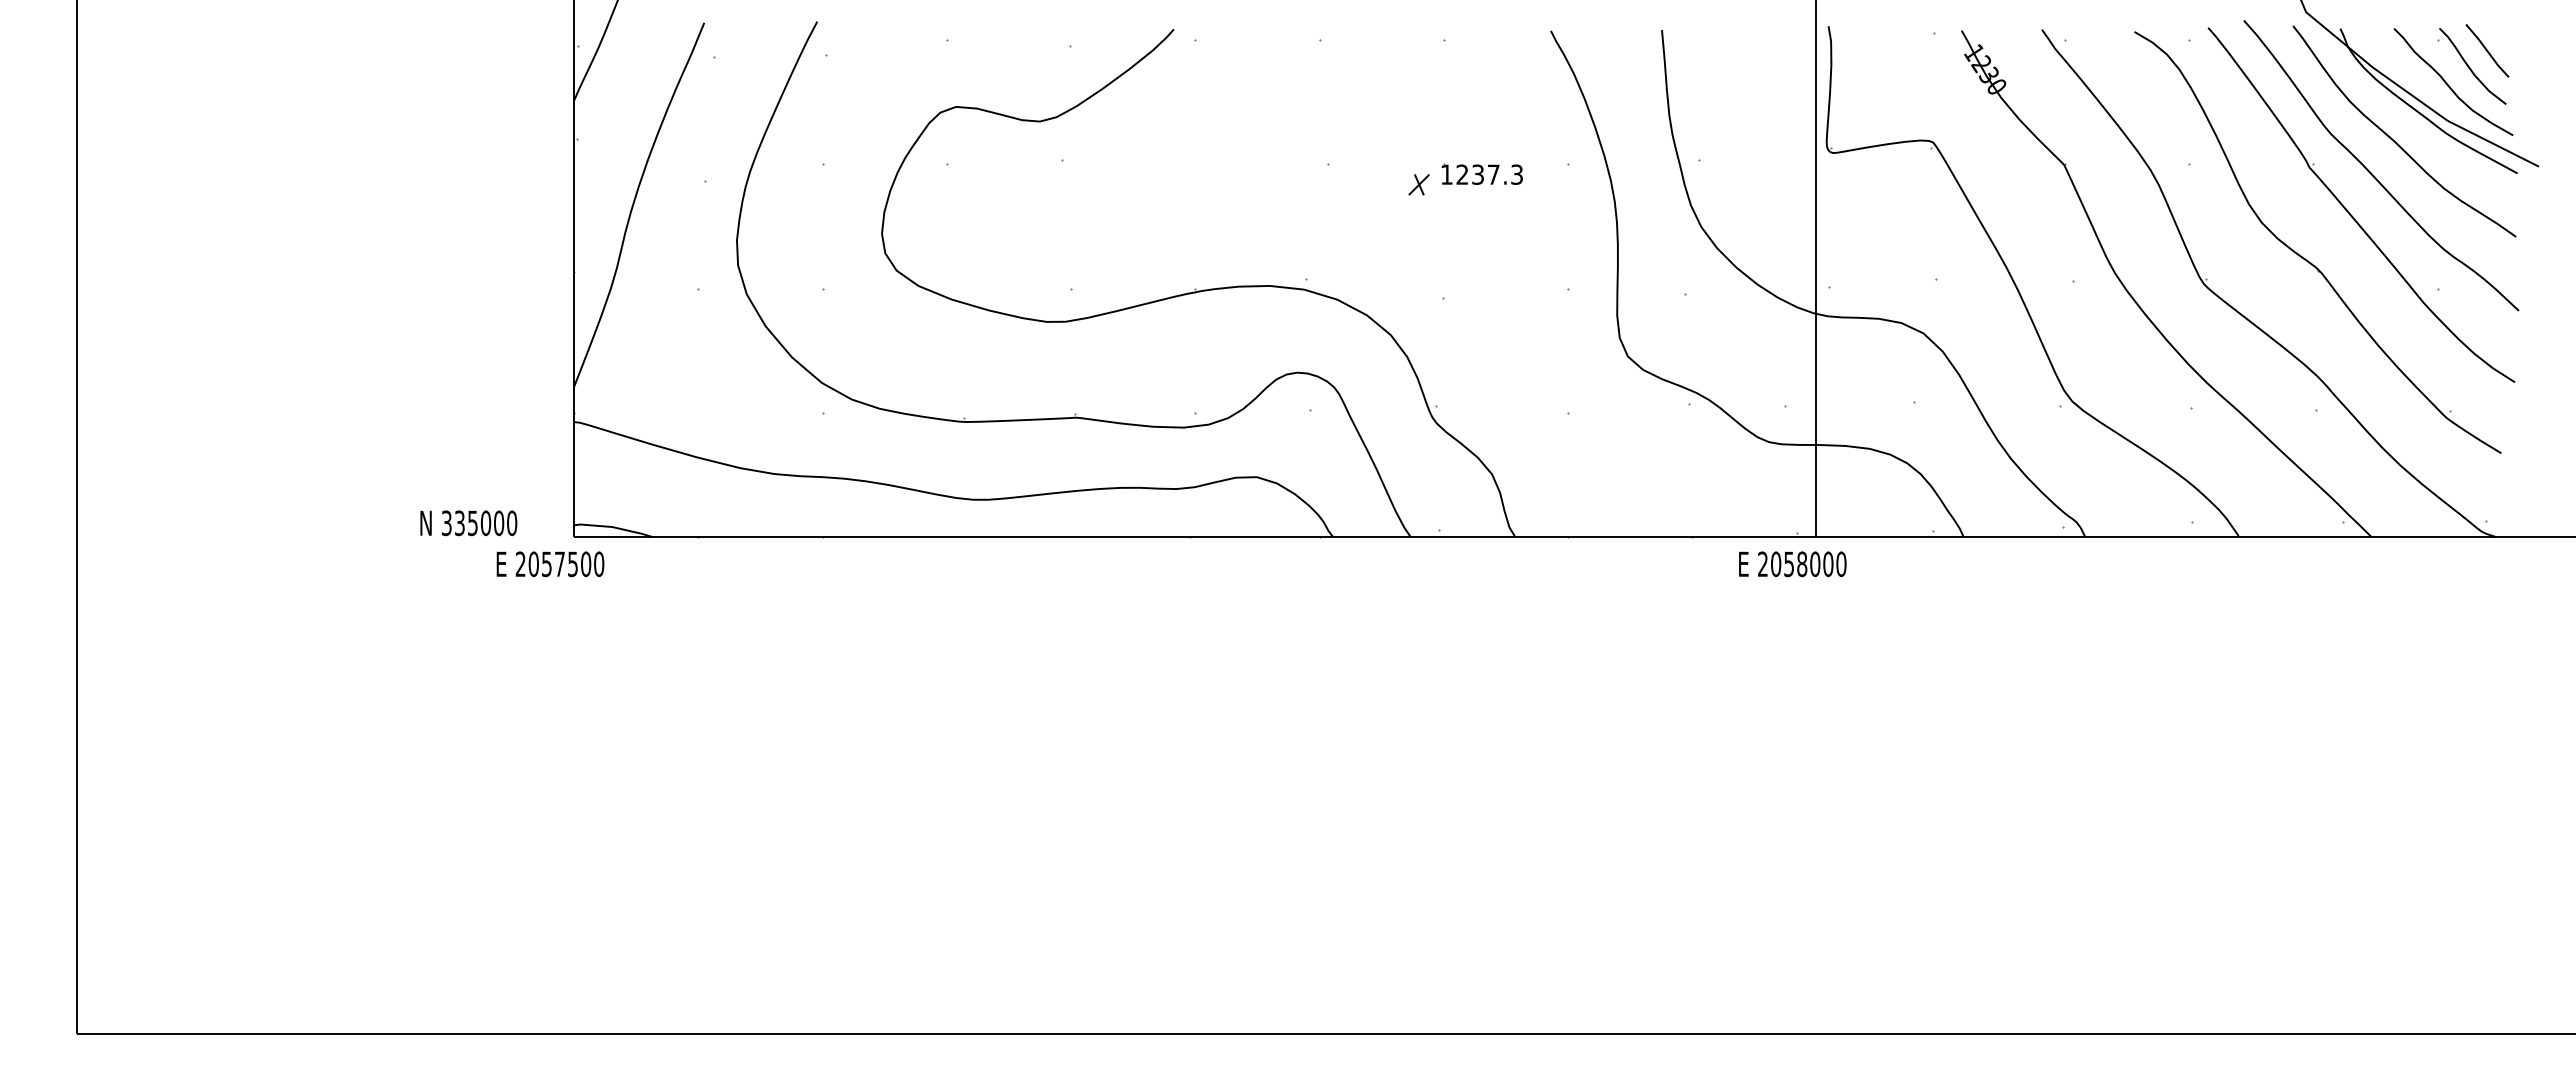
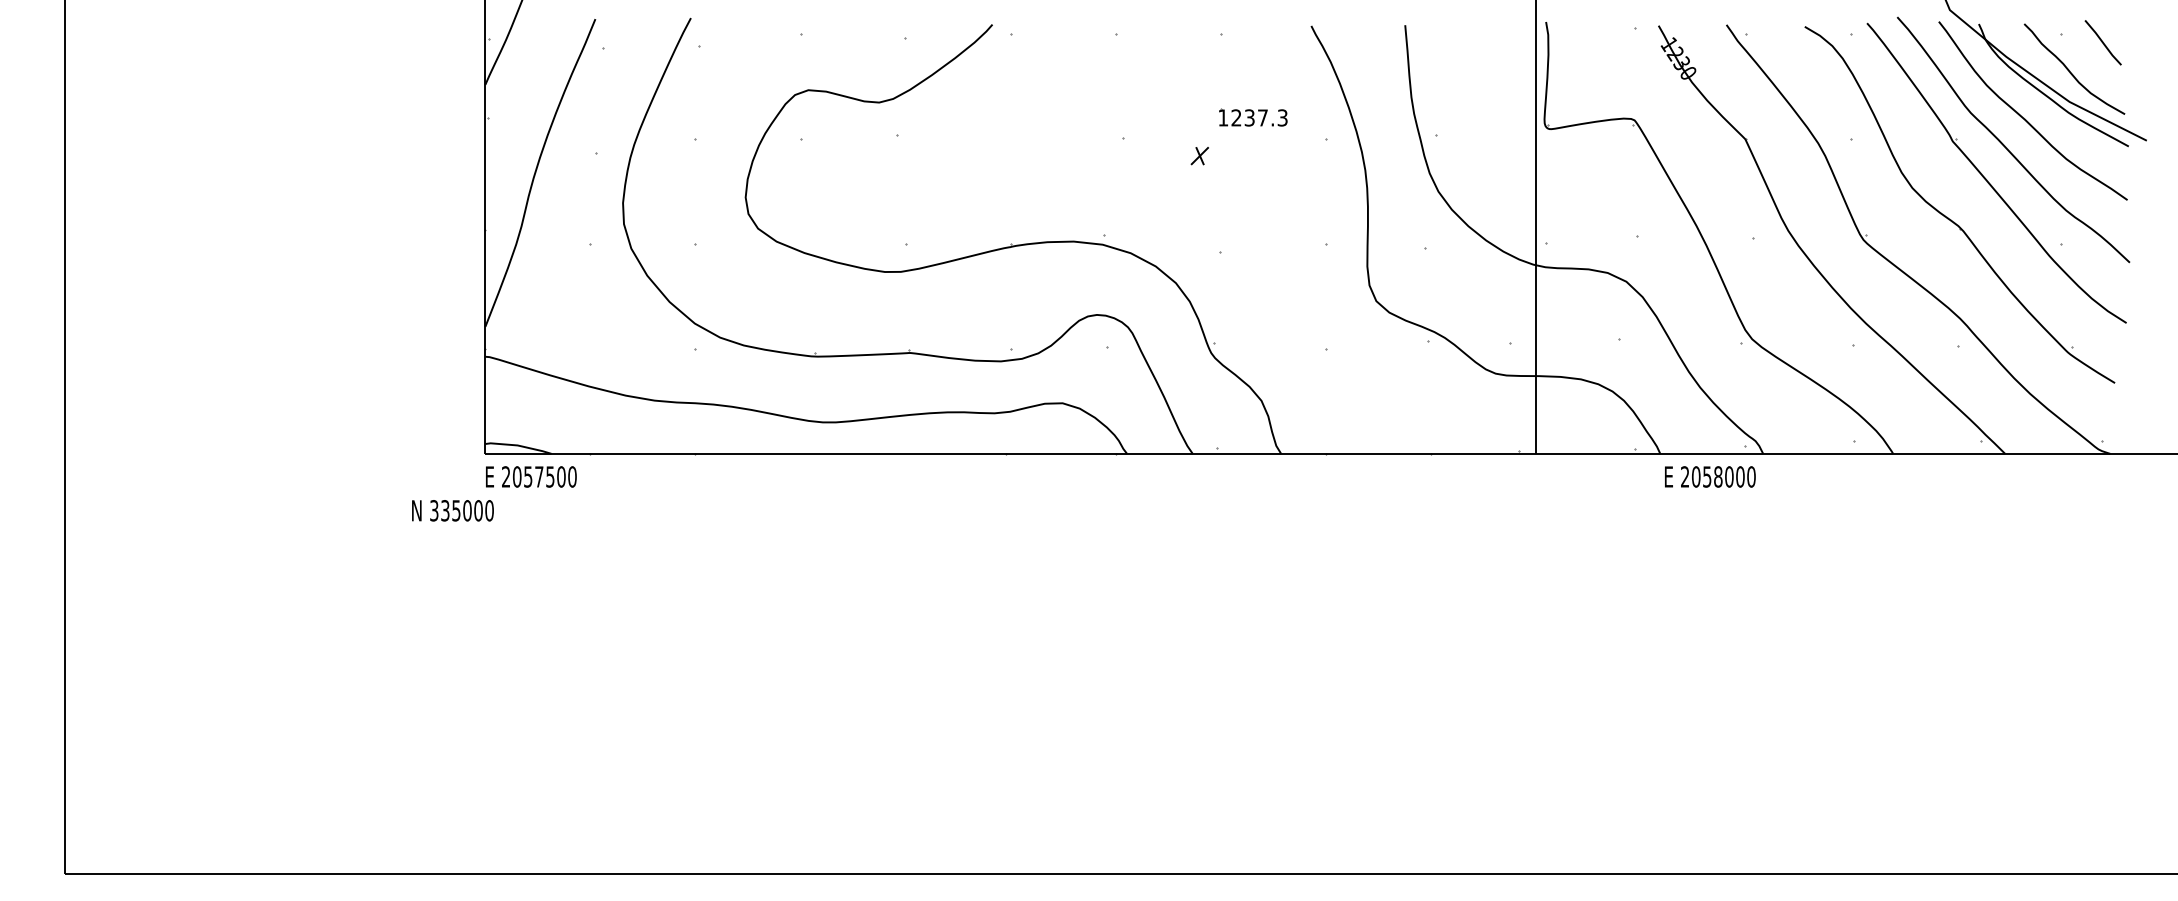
curve: (2470, 67) -> (2088, 56), removed
part: (1481, 173) -> (1252, 116), moved
text: (468, 523) -> (452, 510), moved
text: (550, 564) -> (531, 477), moved
text: (1792, 564) -> (1710, 477), moved

